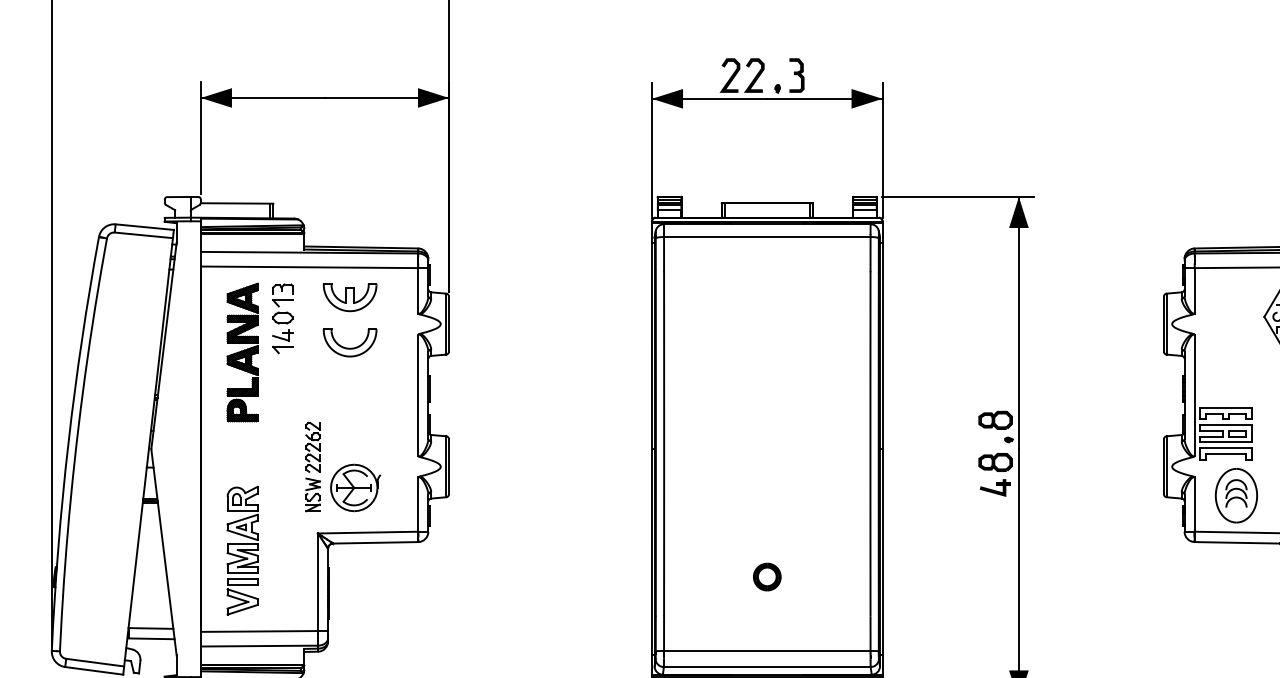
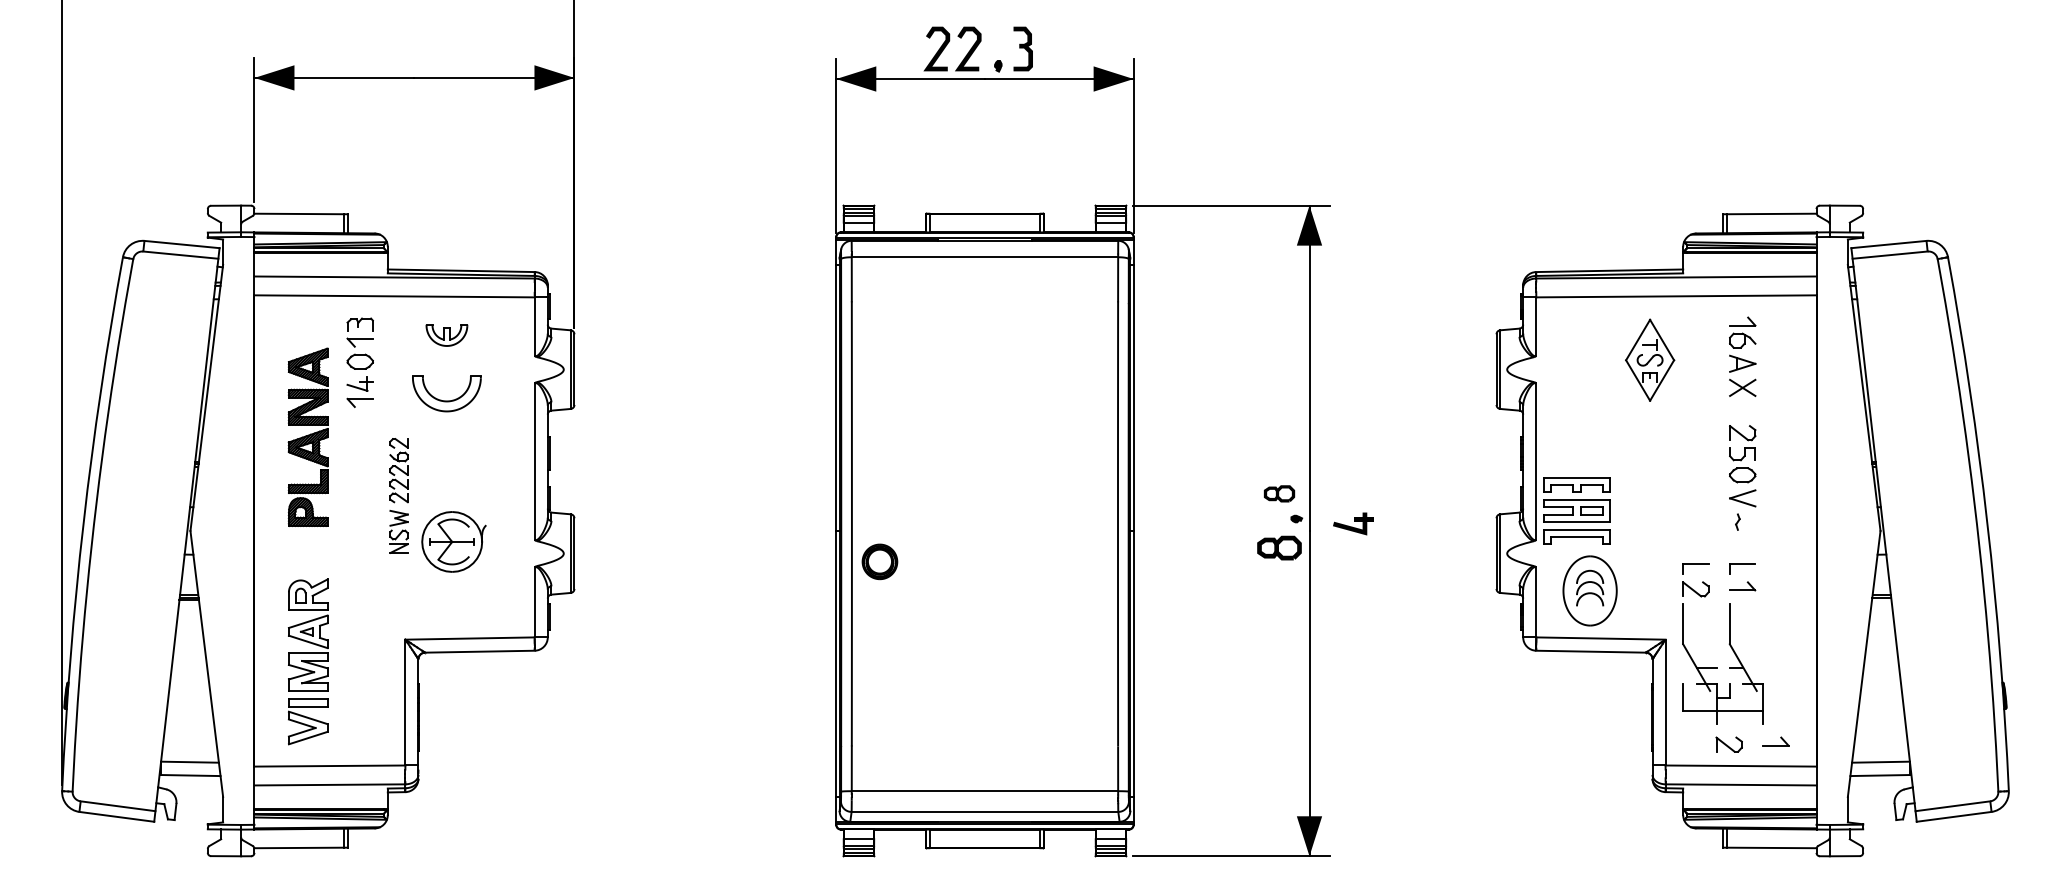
part: (349, 297) -> (446, 335), size x0.6
part: (242, 351) -> (307, 436), moved
part: (995, 420) -> (1279, 493), size x0.7
part: (312, 466) -> (398, 495), moved
part: (355, 487) -> (453, 541), moved
part: (995, 487) -> (1353, 523), moved
part: (766, 576) -> (879, 561), moved

